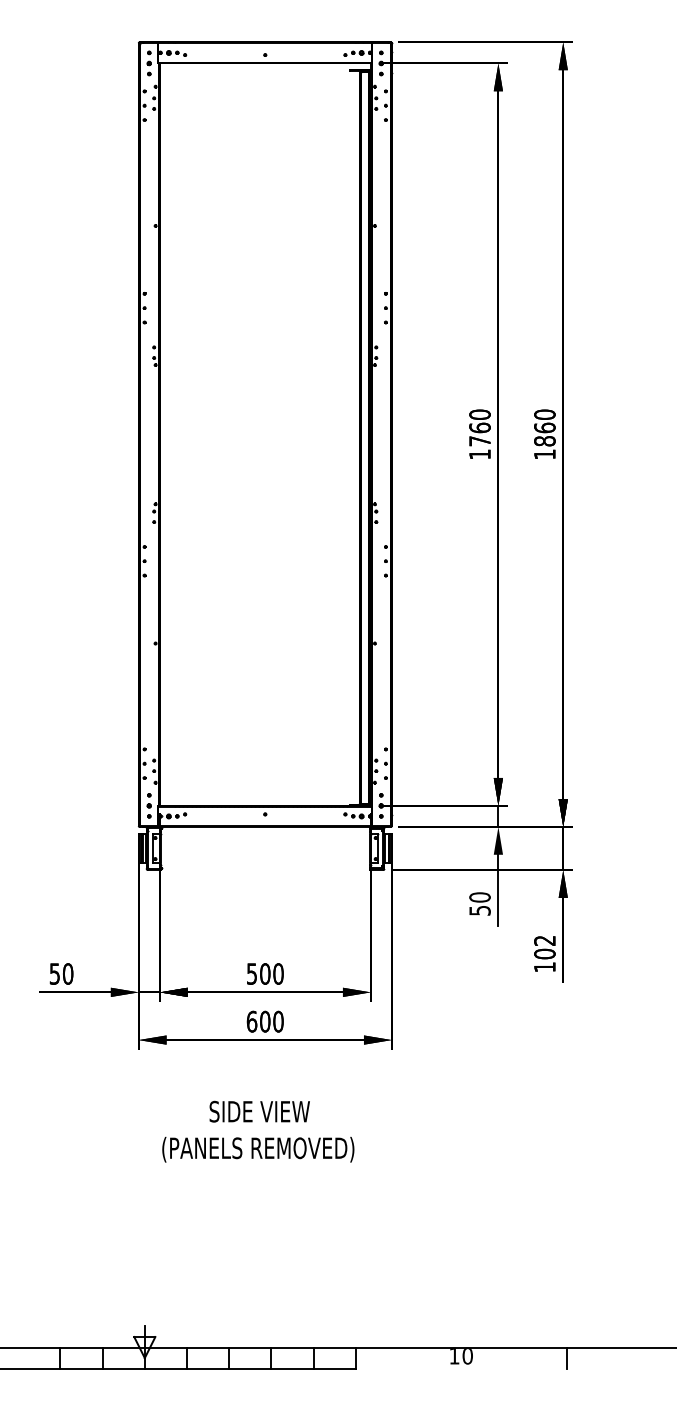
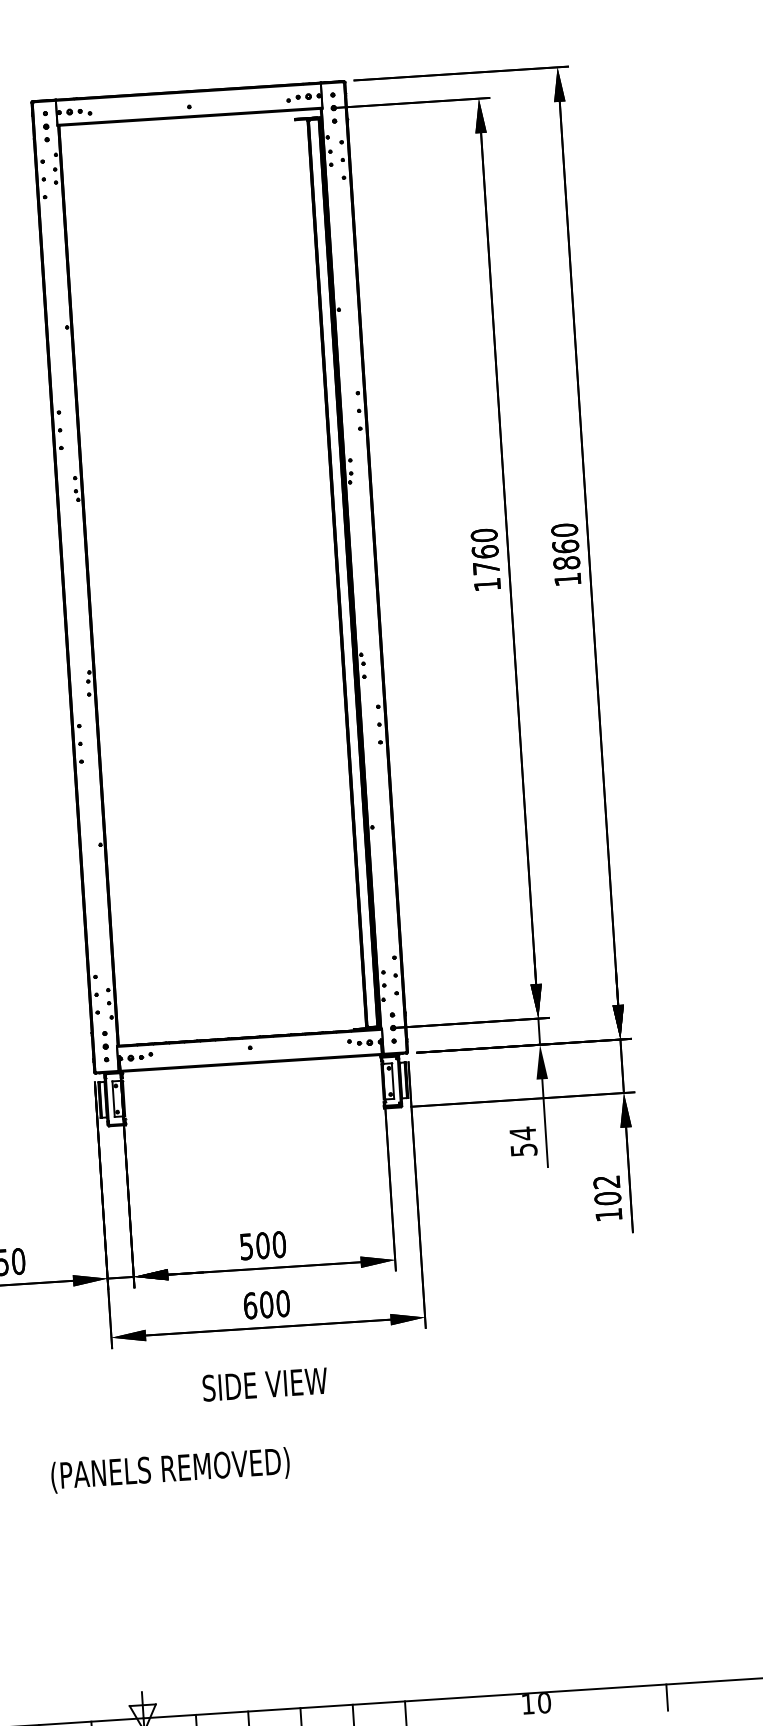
text: (479, 897) -> (522, 1133), 50 -> 54
text: (259, 1111) -> (264, 1384), moved
text: (258, 1149) -> (170, 1470), moved

